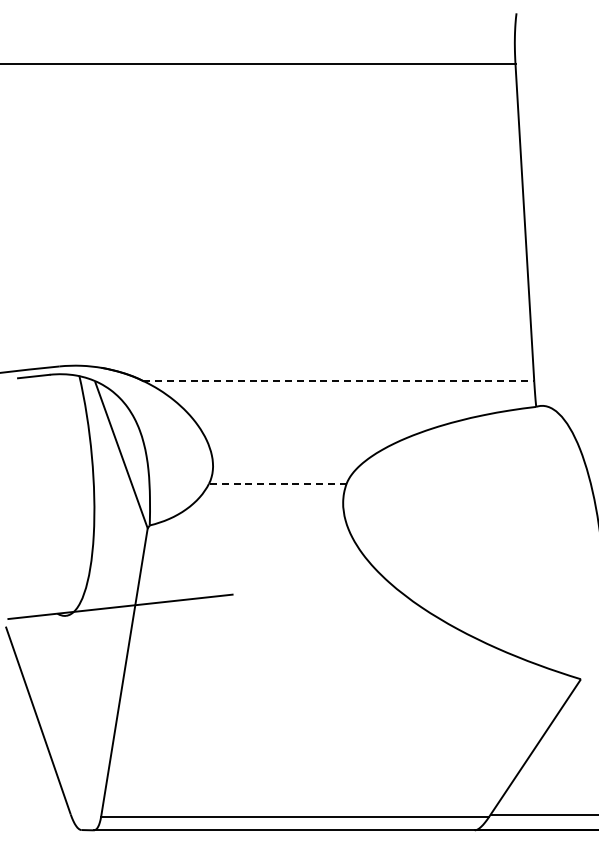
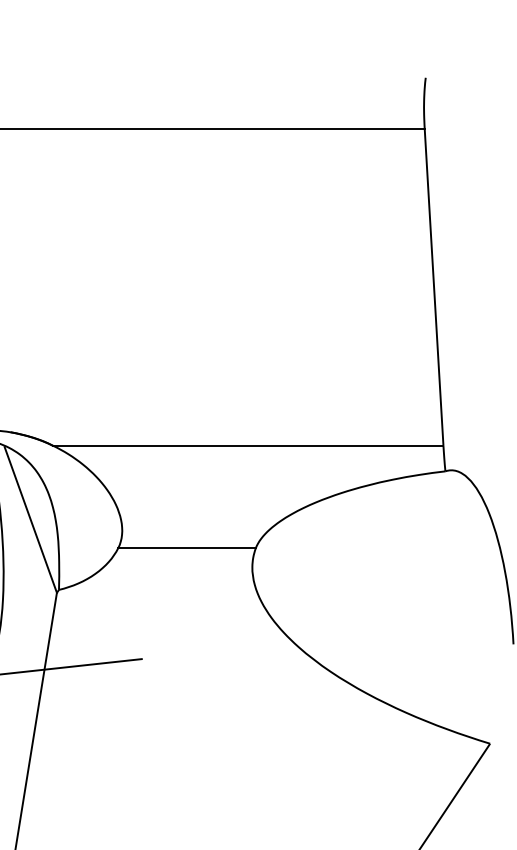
line: (339, 381) -> (248, 445), dashed -> solid
line: (277, 483) -> (186, 547), dashed -> solid

